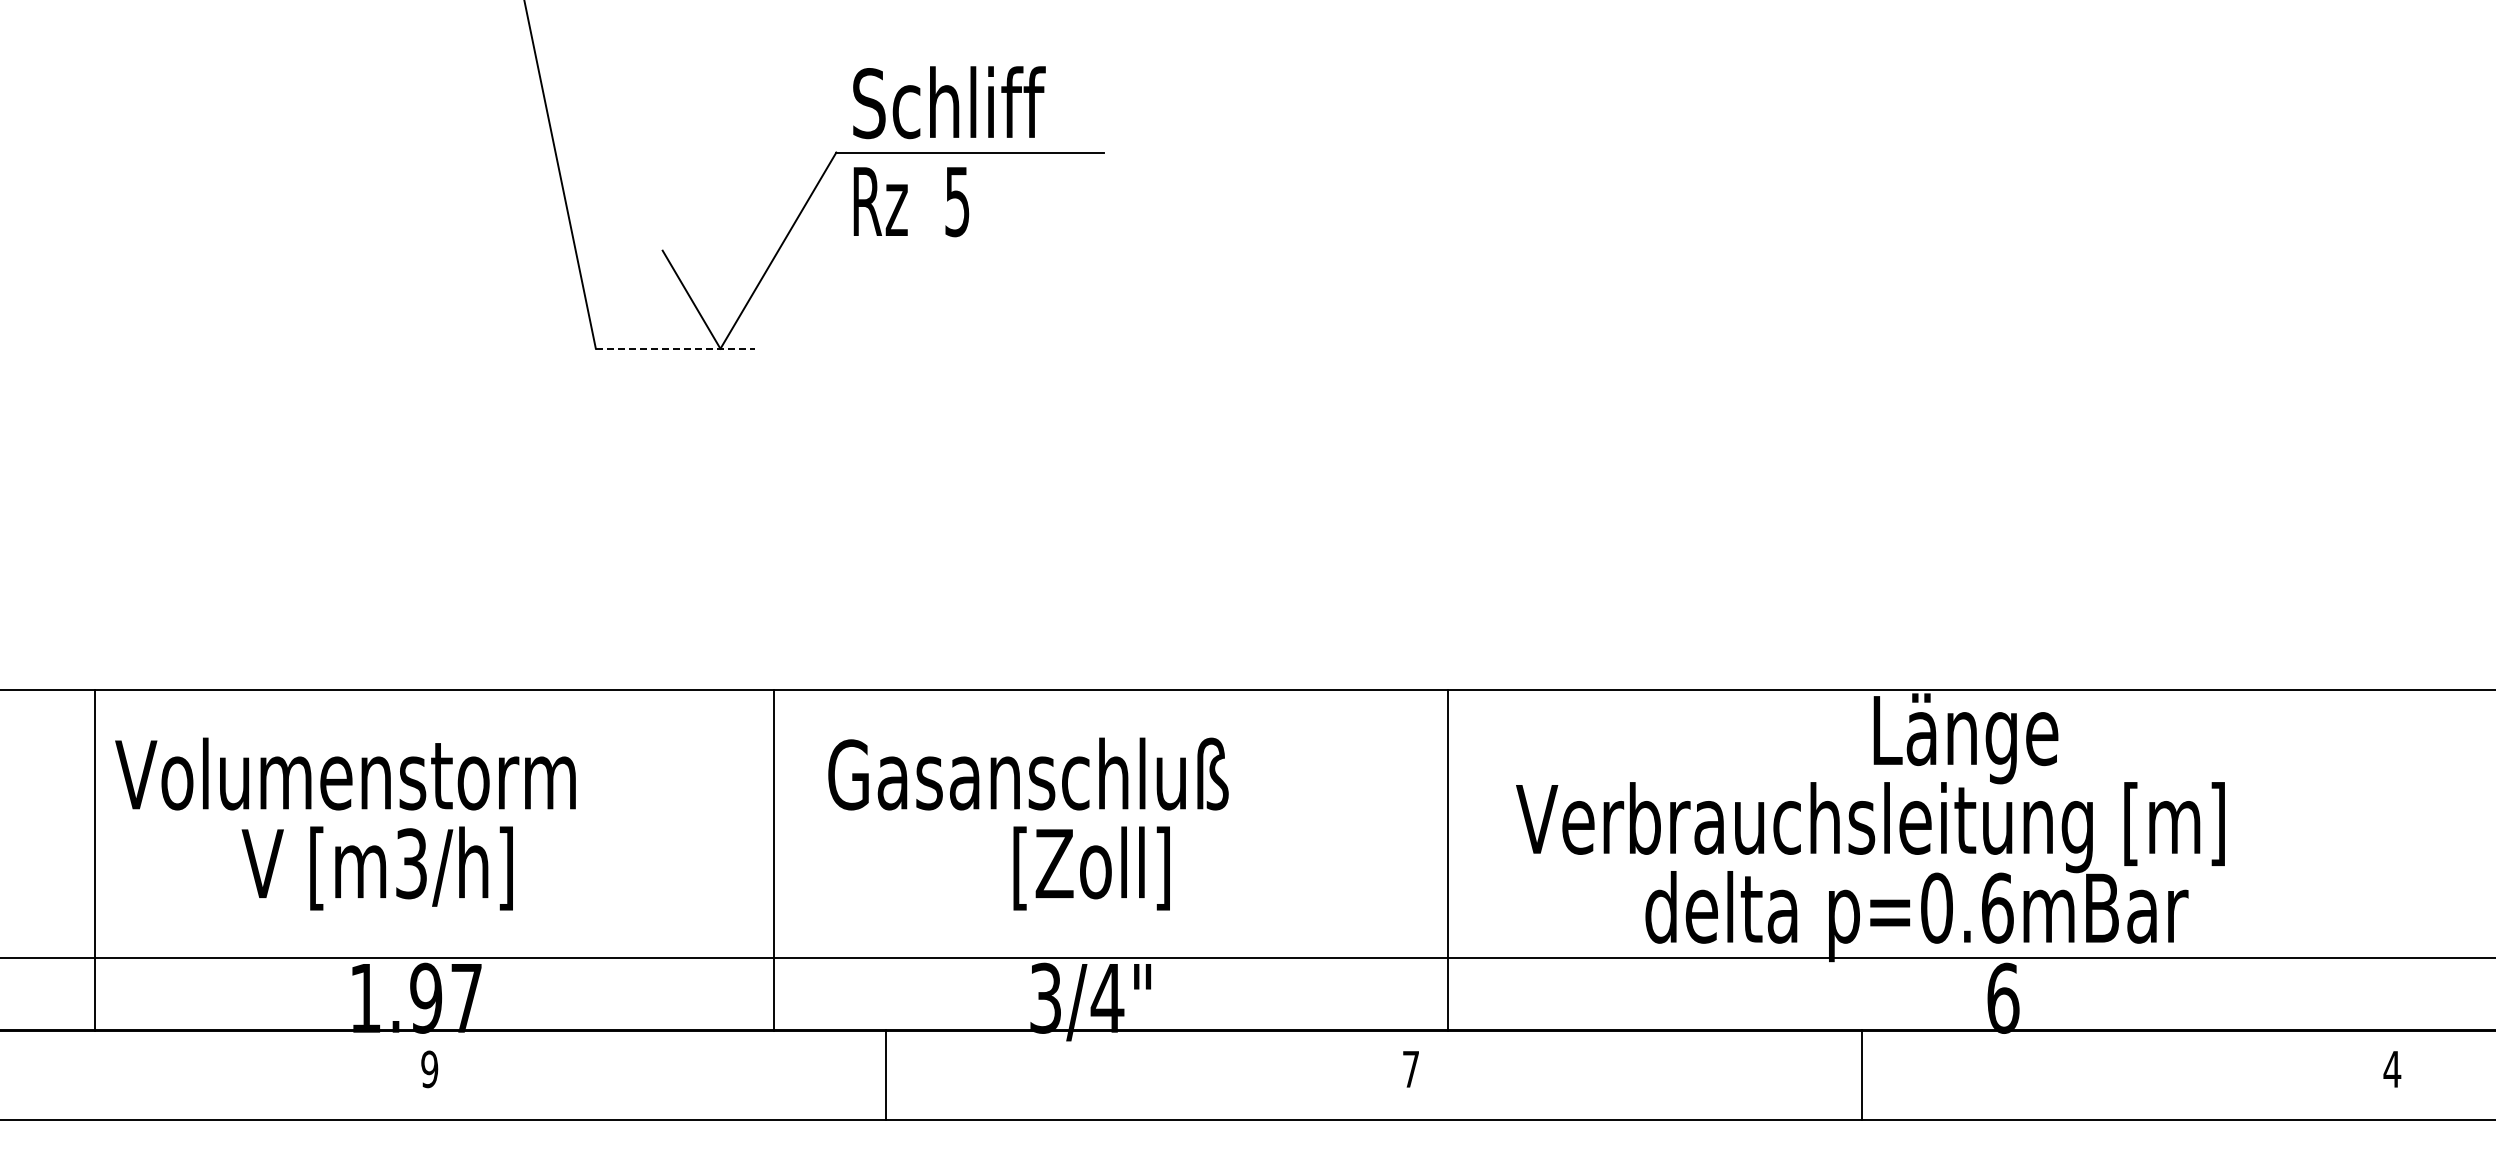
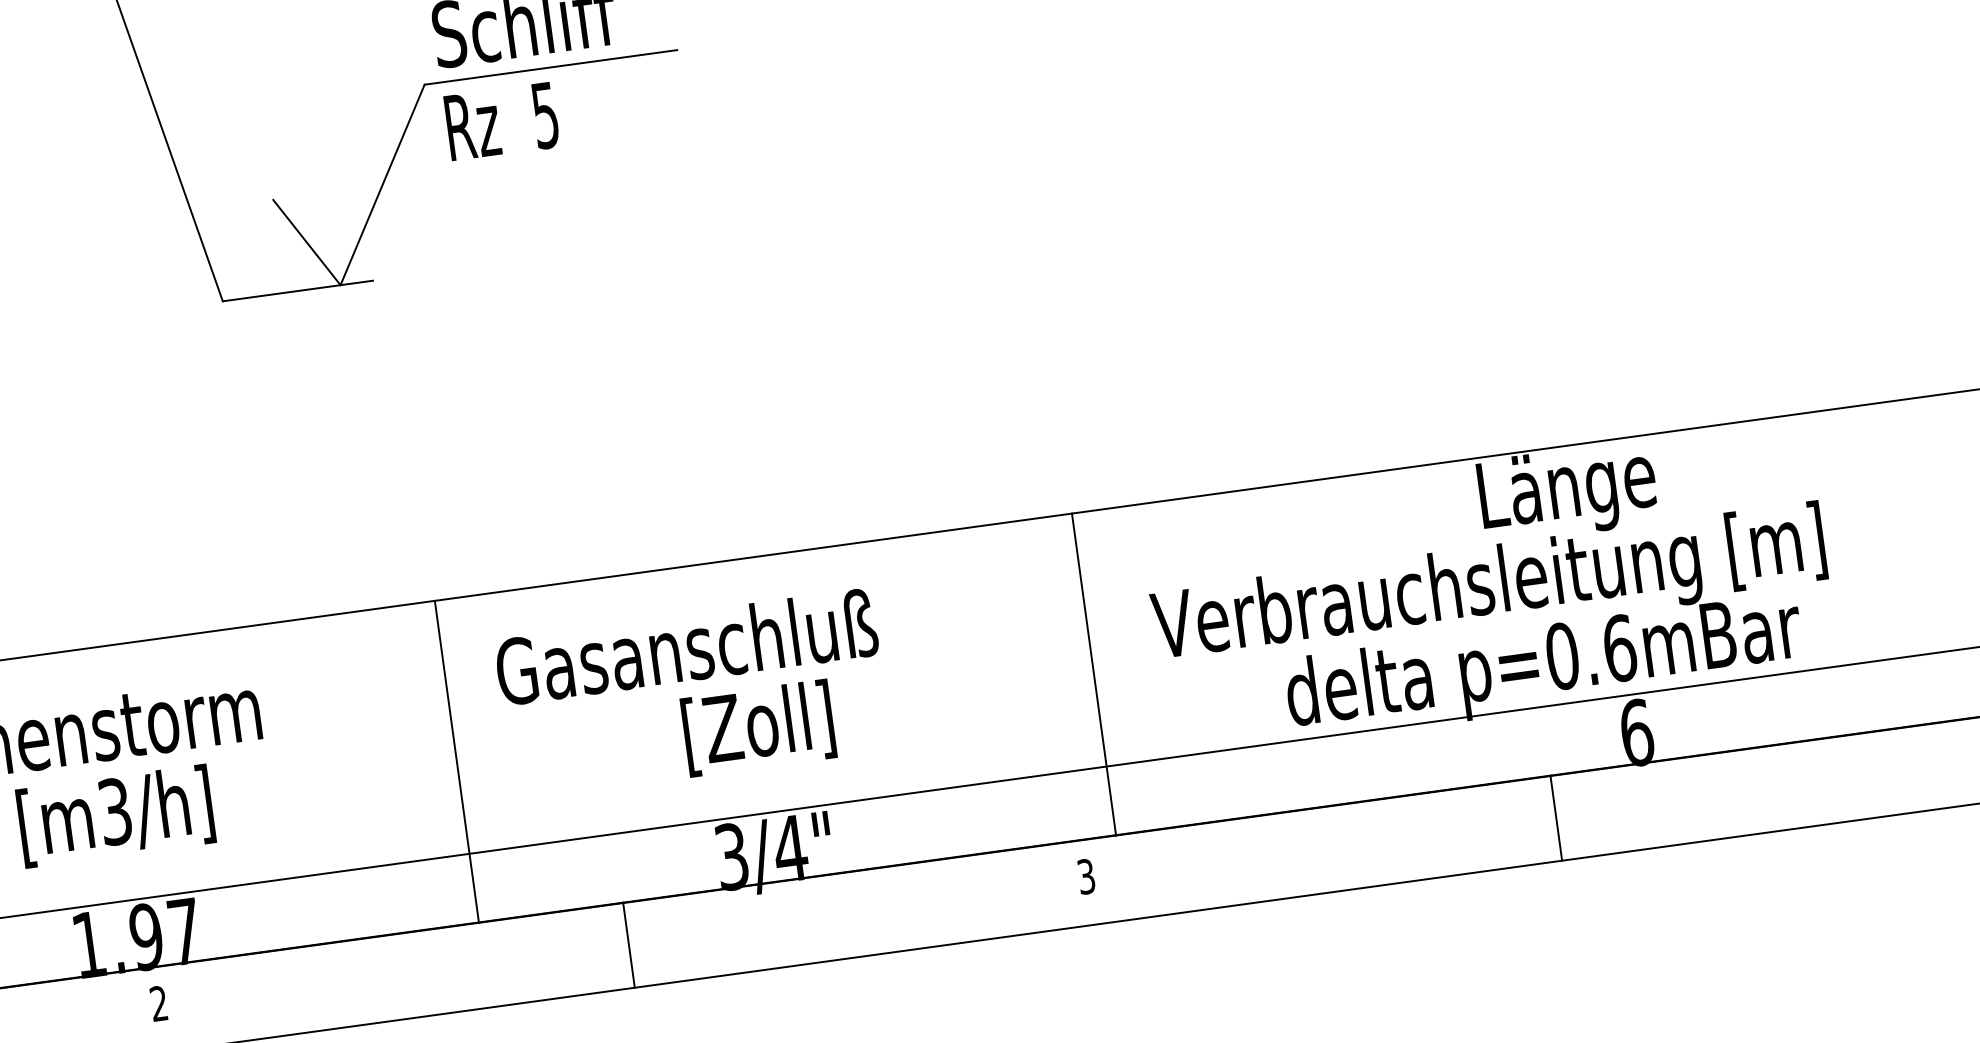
line: (675, 348) -> (298, 290), dashed -> solid
text: (429, 1069) -> (158, 1003), 9 -> 2
text: (1411, 1069) -> (1086, 876), 7 -> 3
line: (886, 1075) -> (629, 945), moved
line: (1862, 1075) -> (1556, 818), moved

